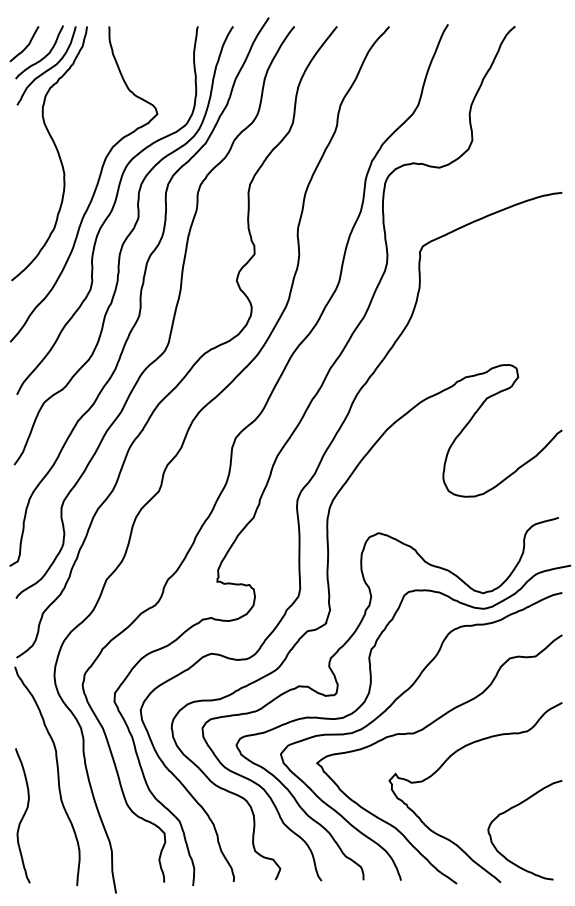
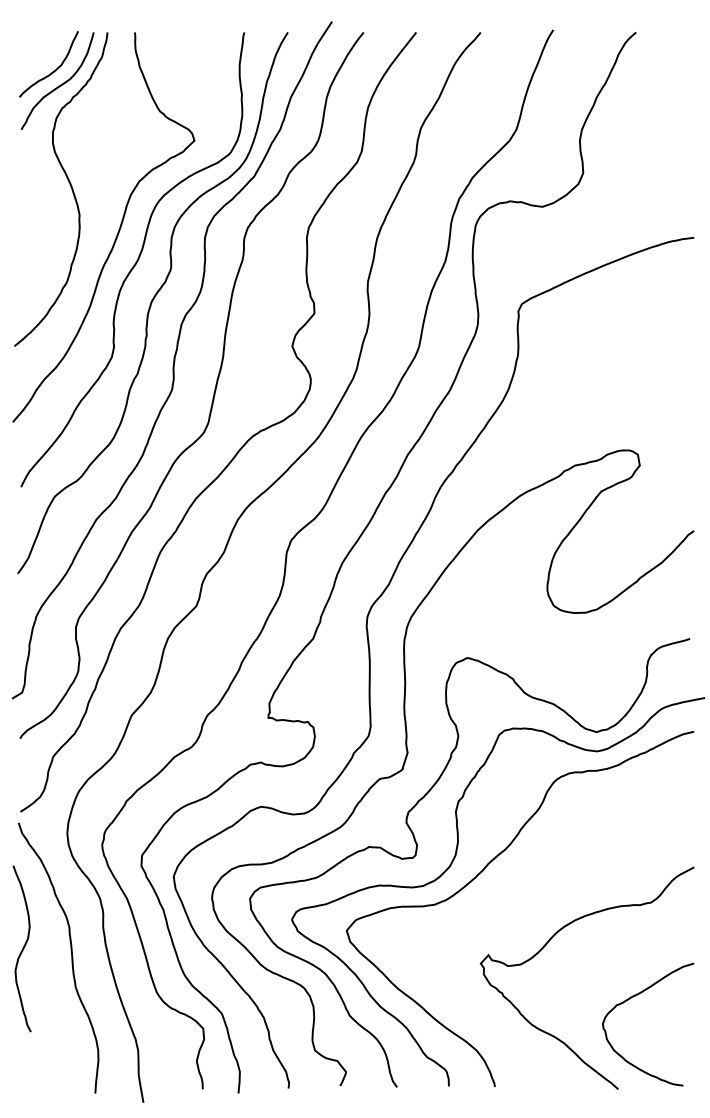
curve: (26, 45) -> (32, 55), removed
curve: (424, 729) -> (524, 900), removed
curve: (22, 815) -> (21, 948), moved

